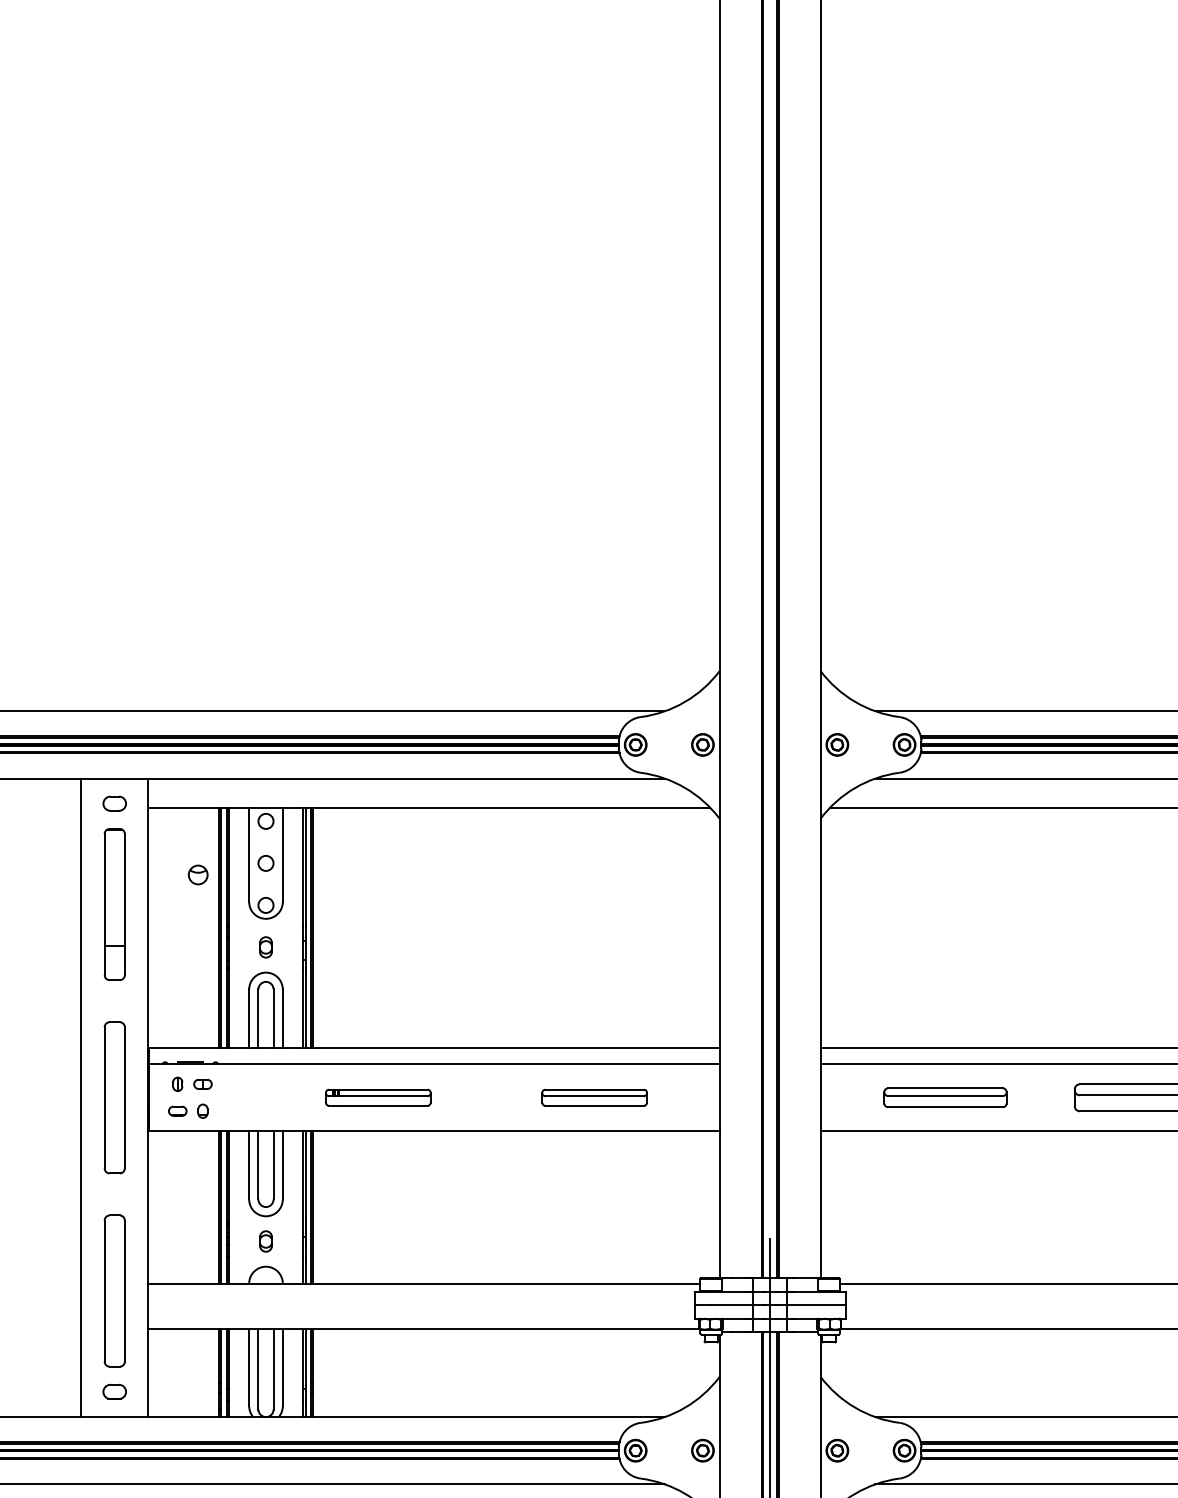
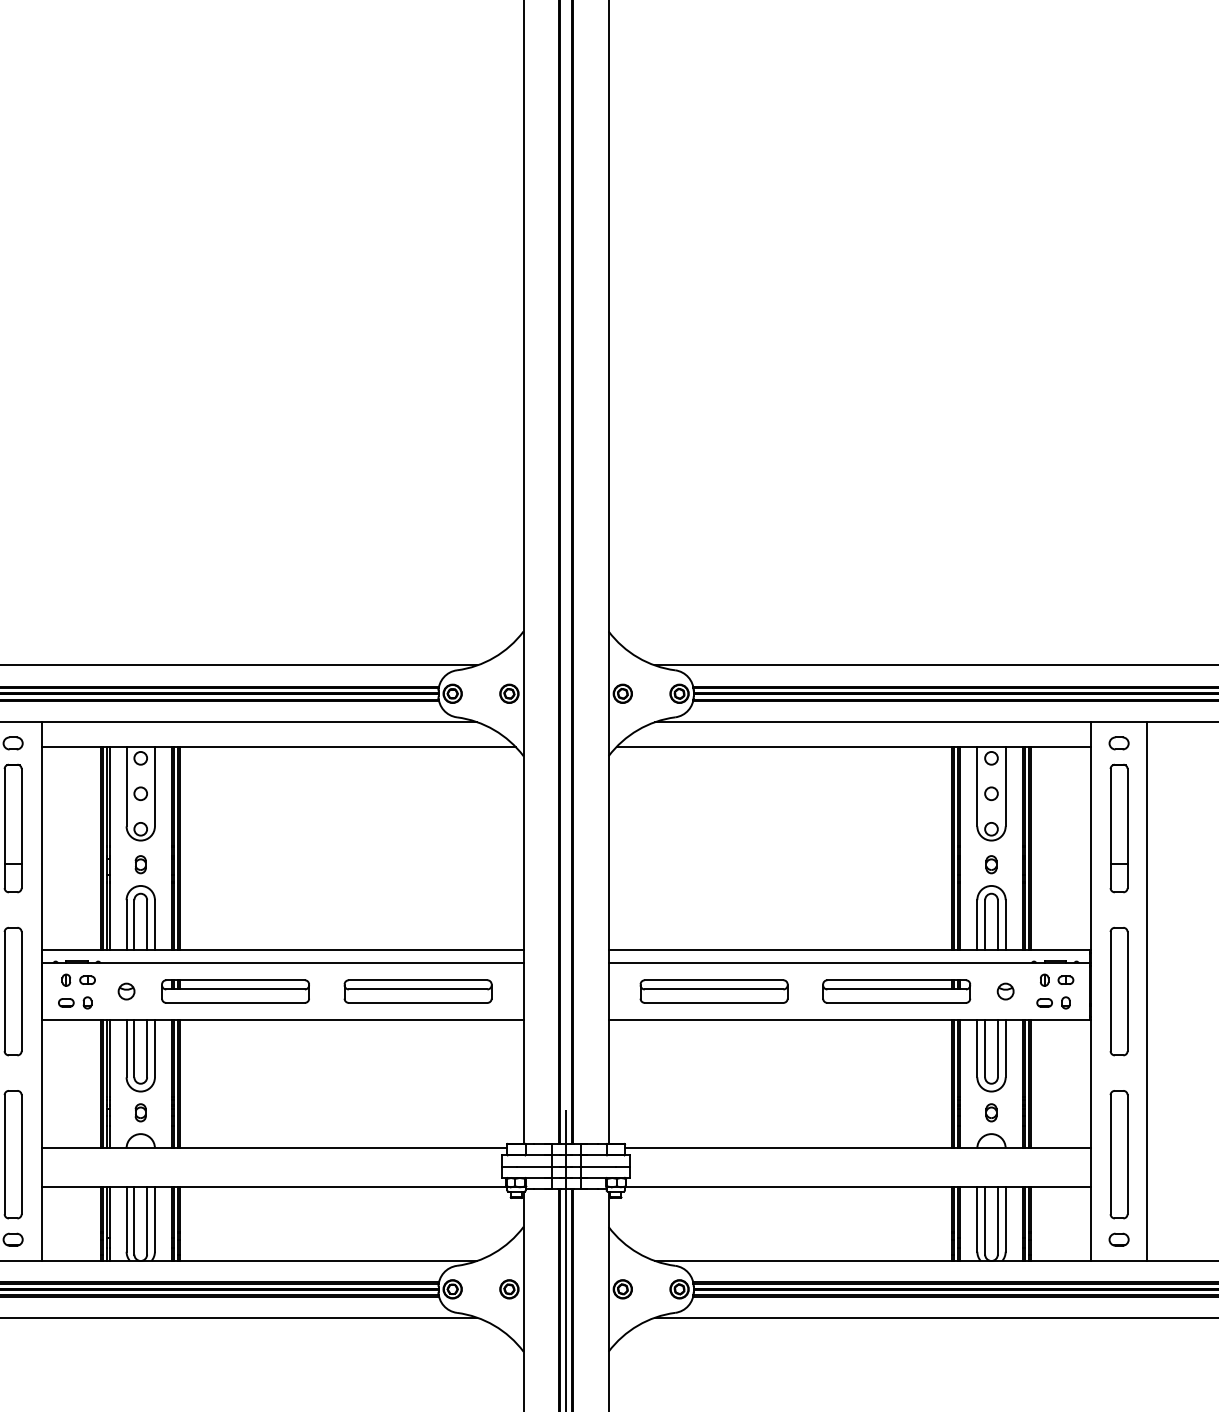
part: (198, 874) -> (126, 991), moved
part: (378, 1097) -> (235, 991), size x1.67
part: (593, 1097) -> (417, 991), size x1.67
part: (944, 1097) -> (713, 991), size x1.43

